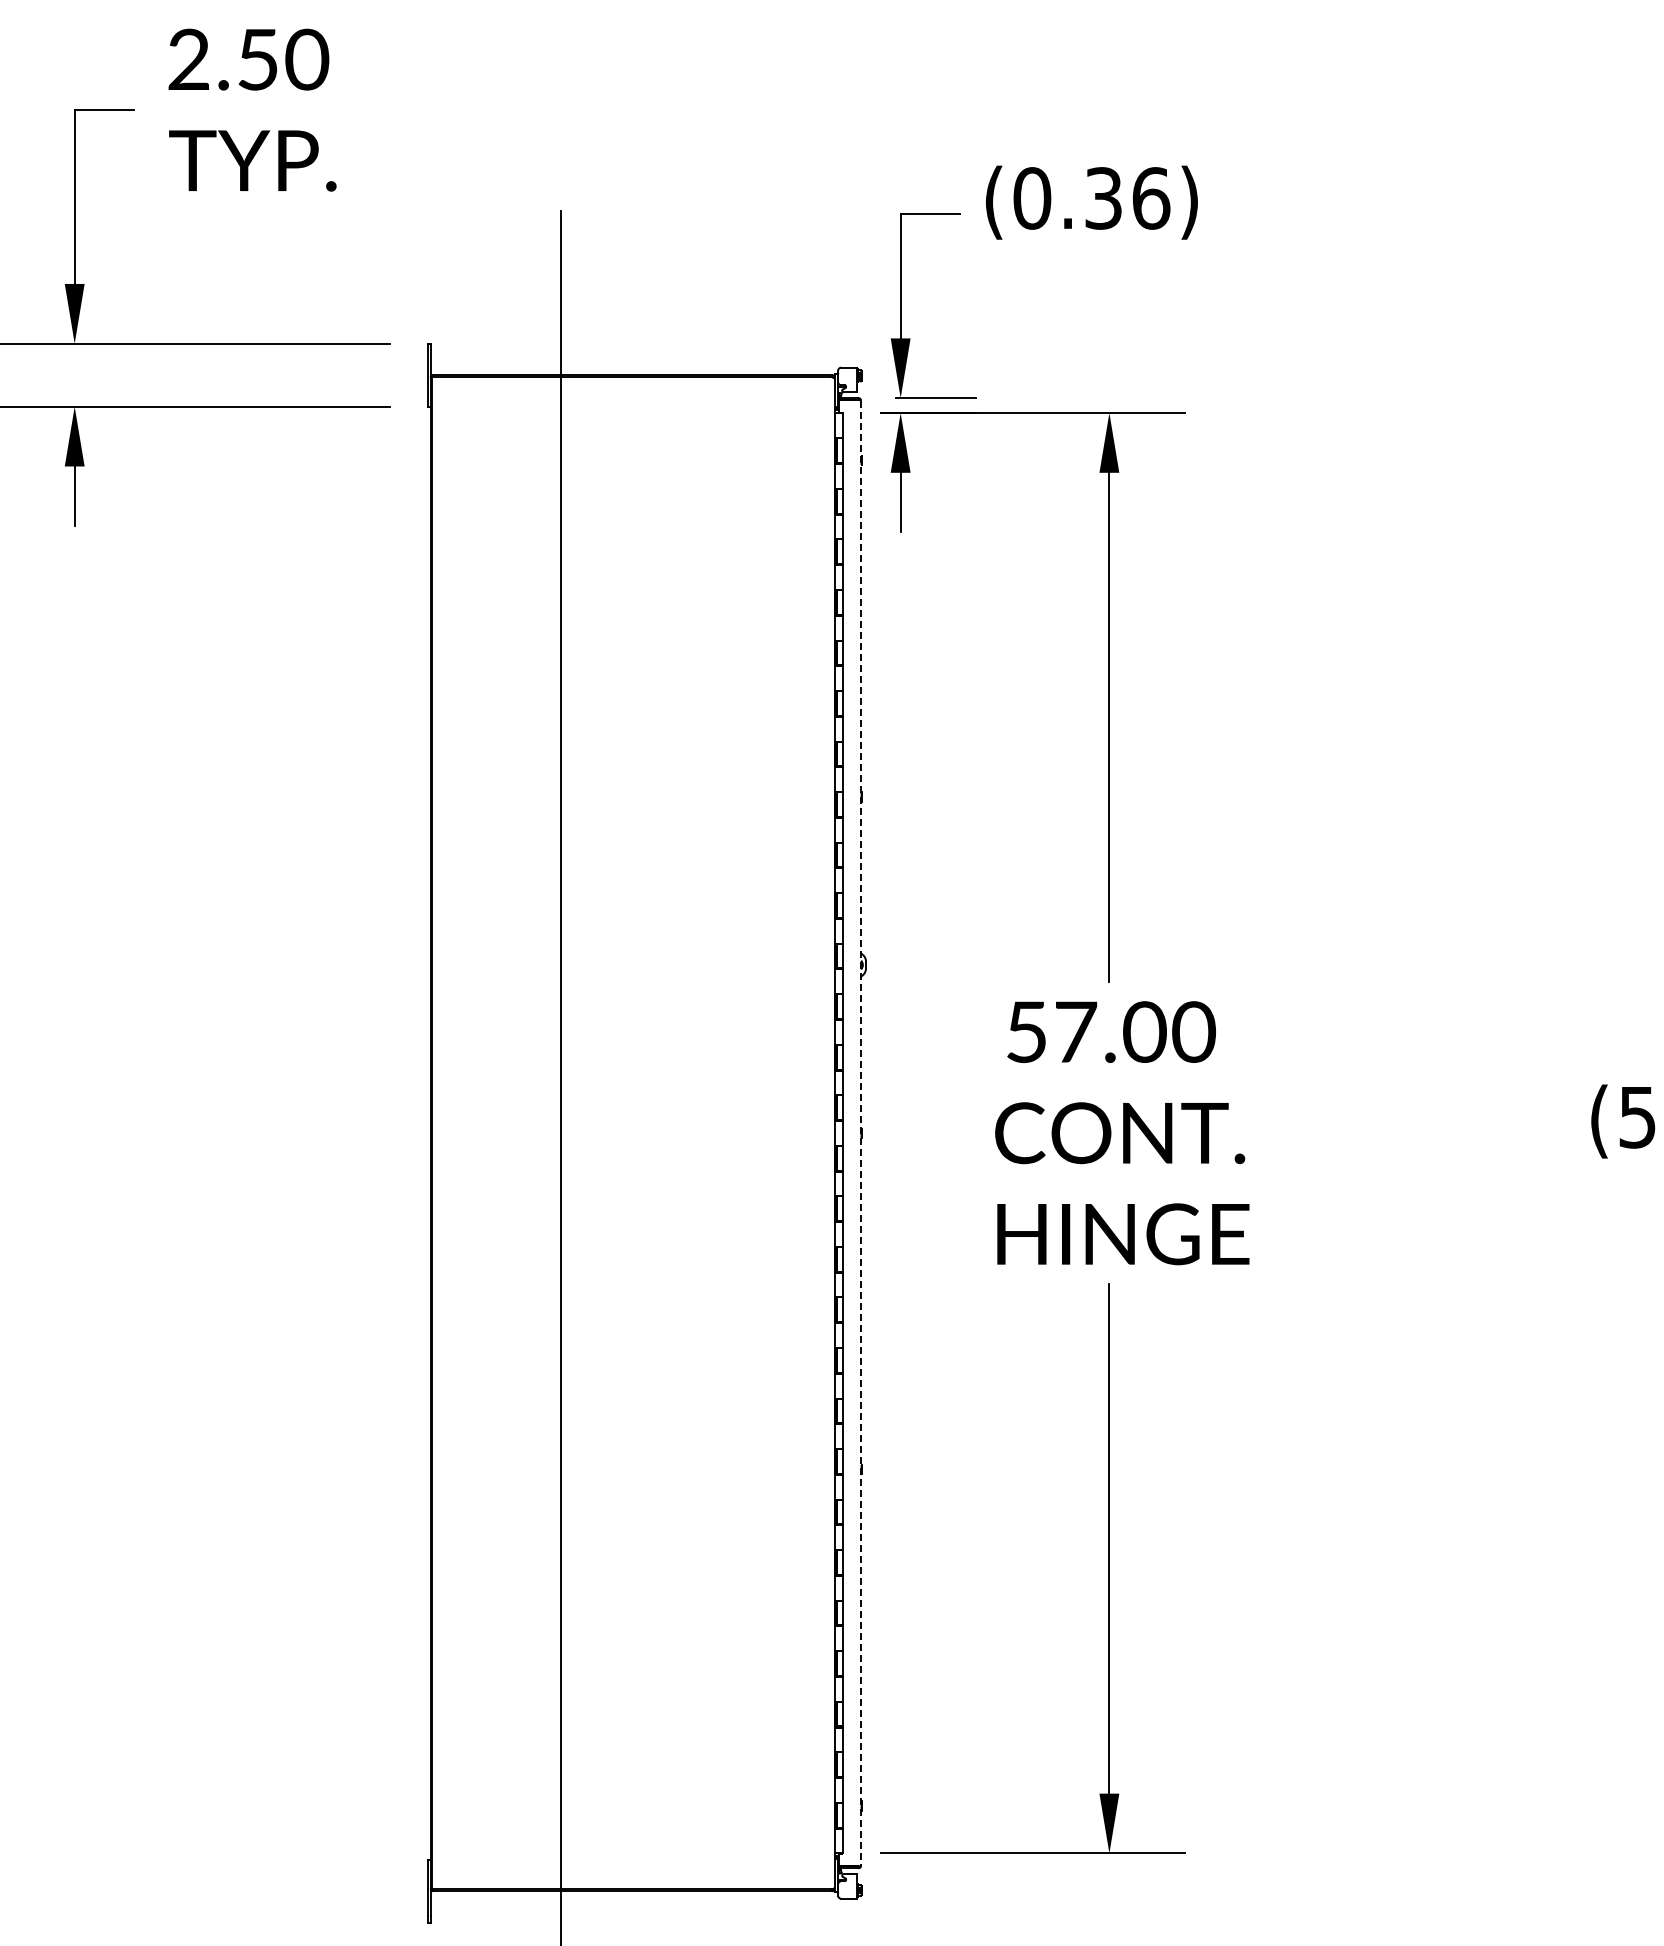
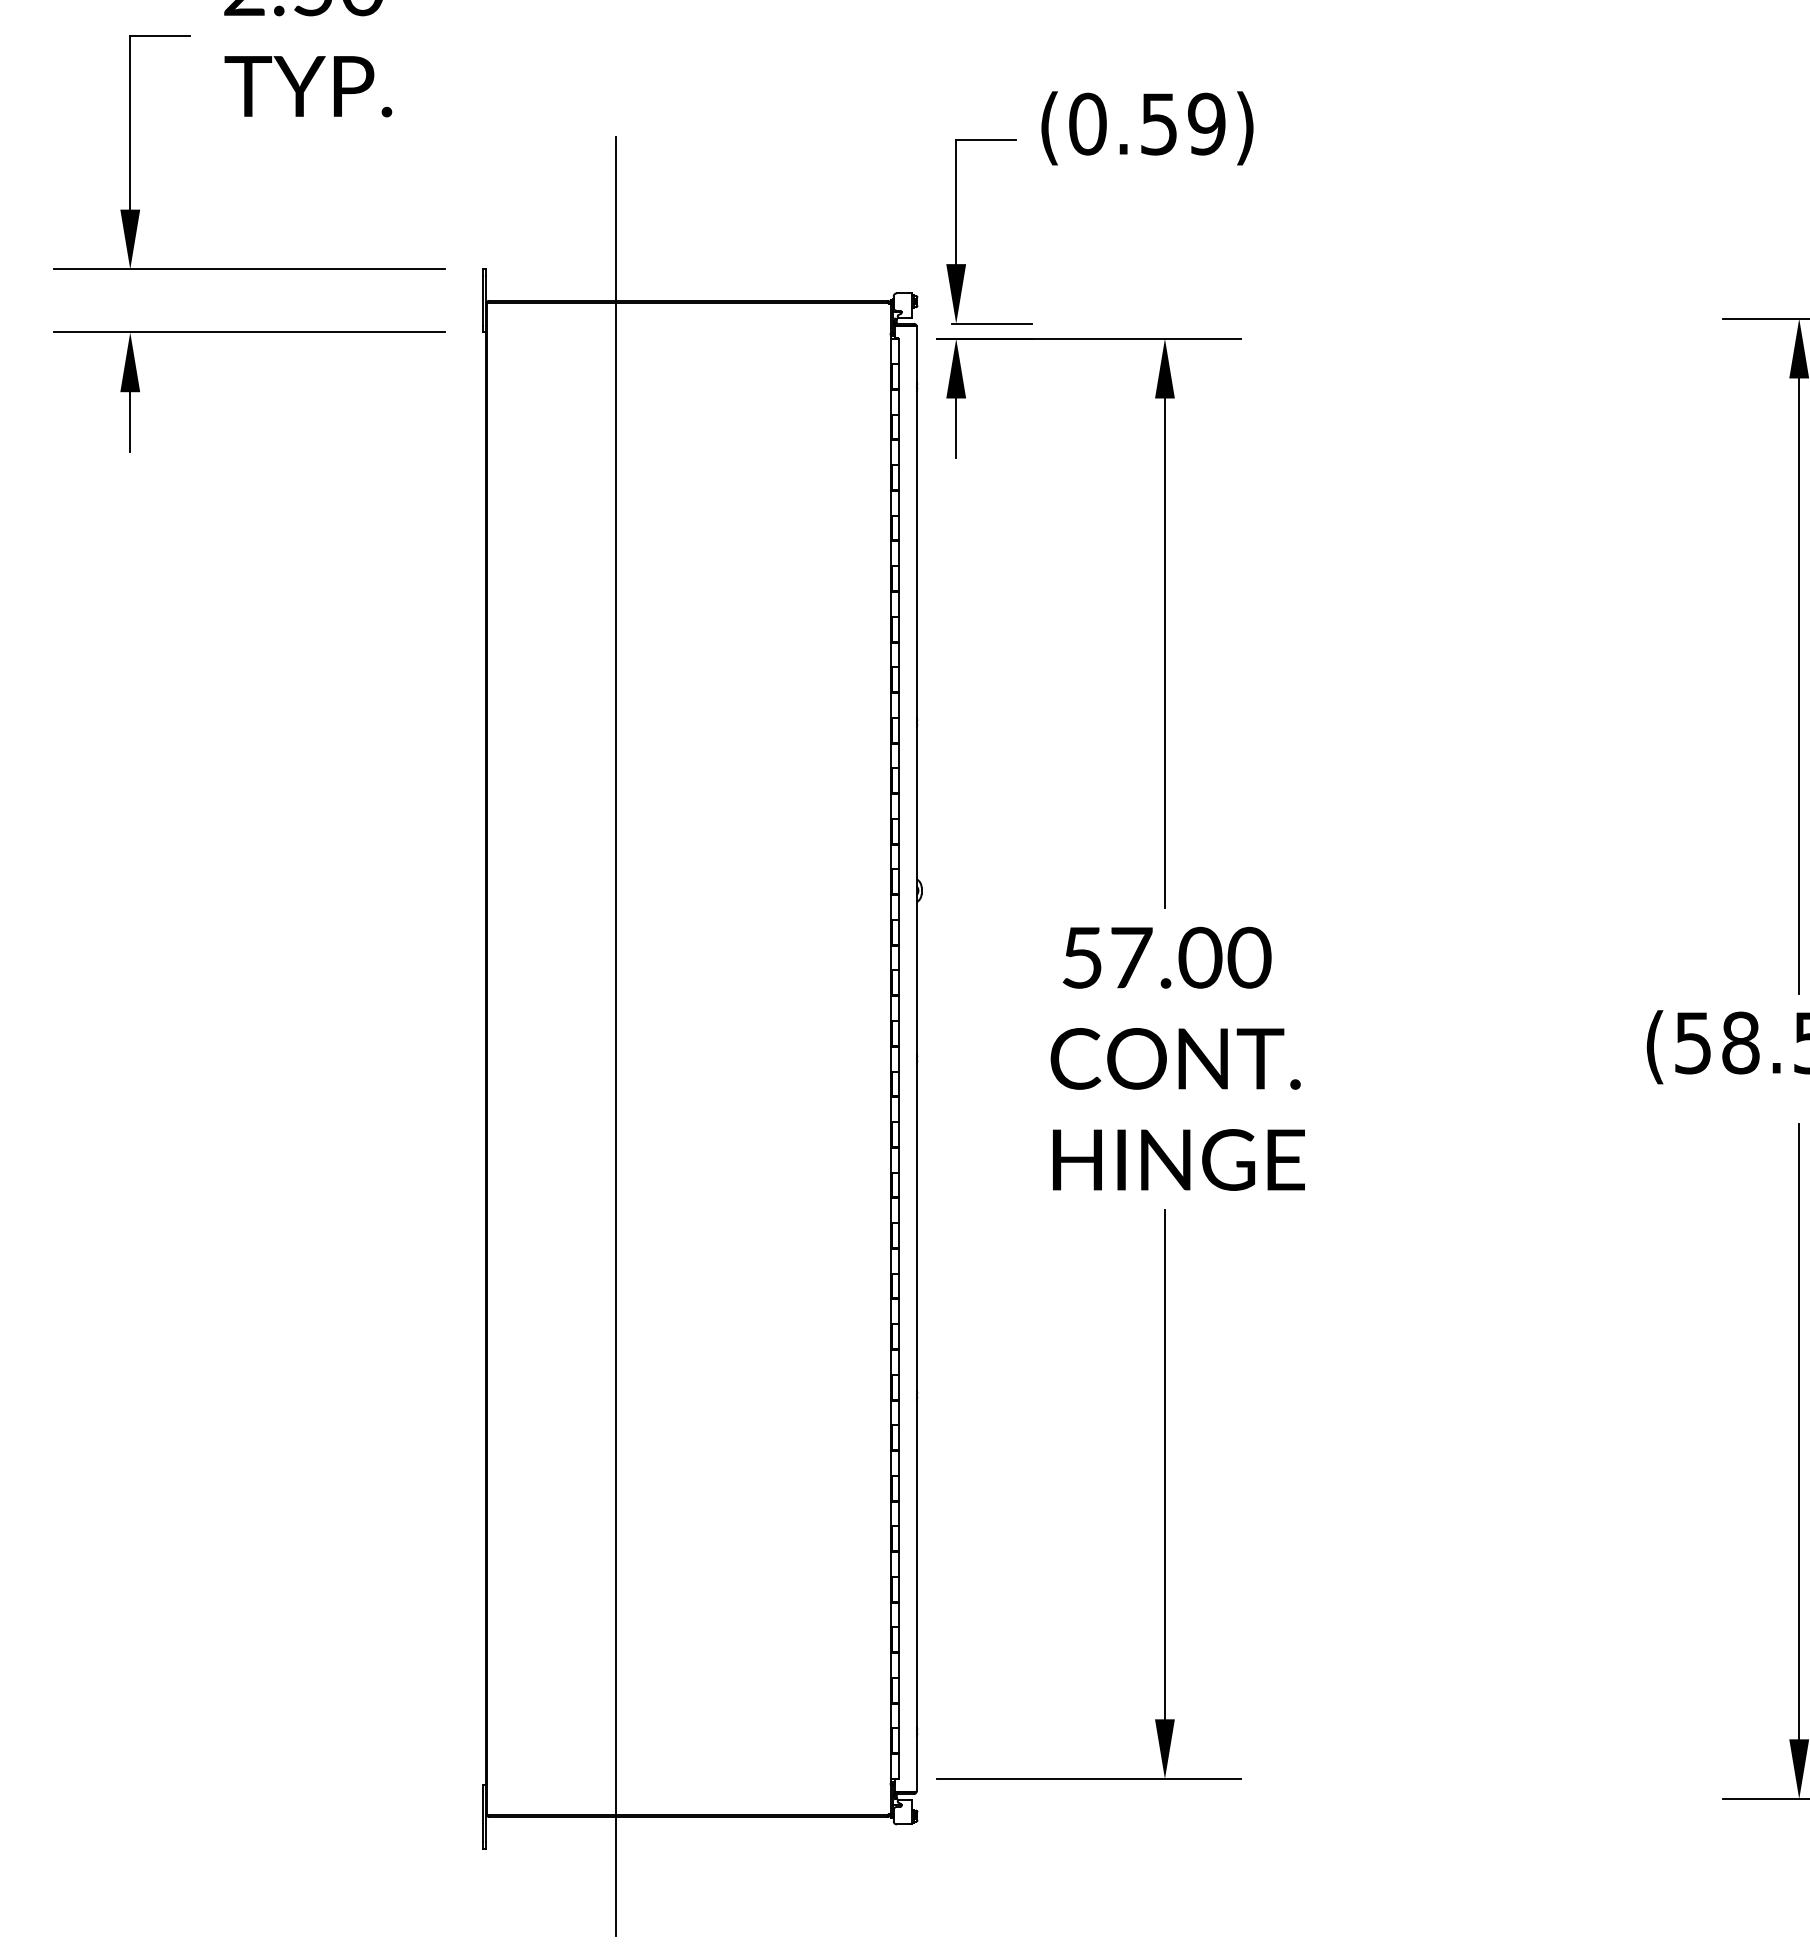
text: (1128, 197) -> (1184, 123), (0.36) -> (0.59)
line: (860, 1133) -> (916, 1059), dashed -> solid

